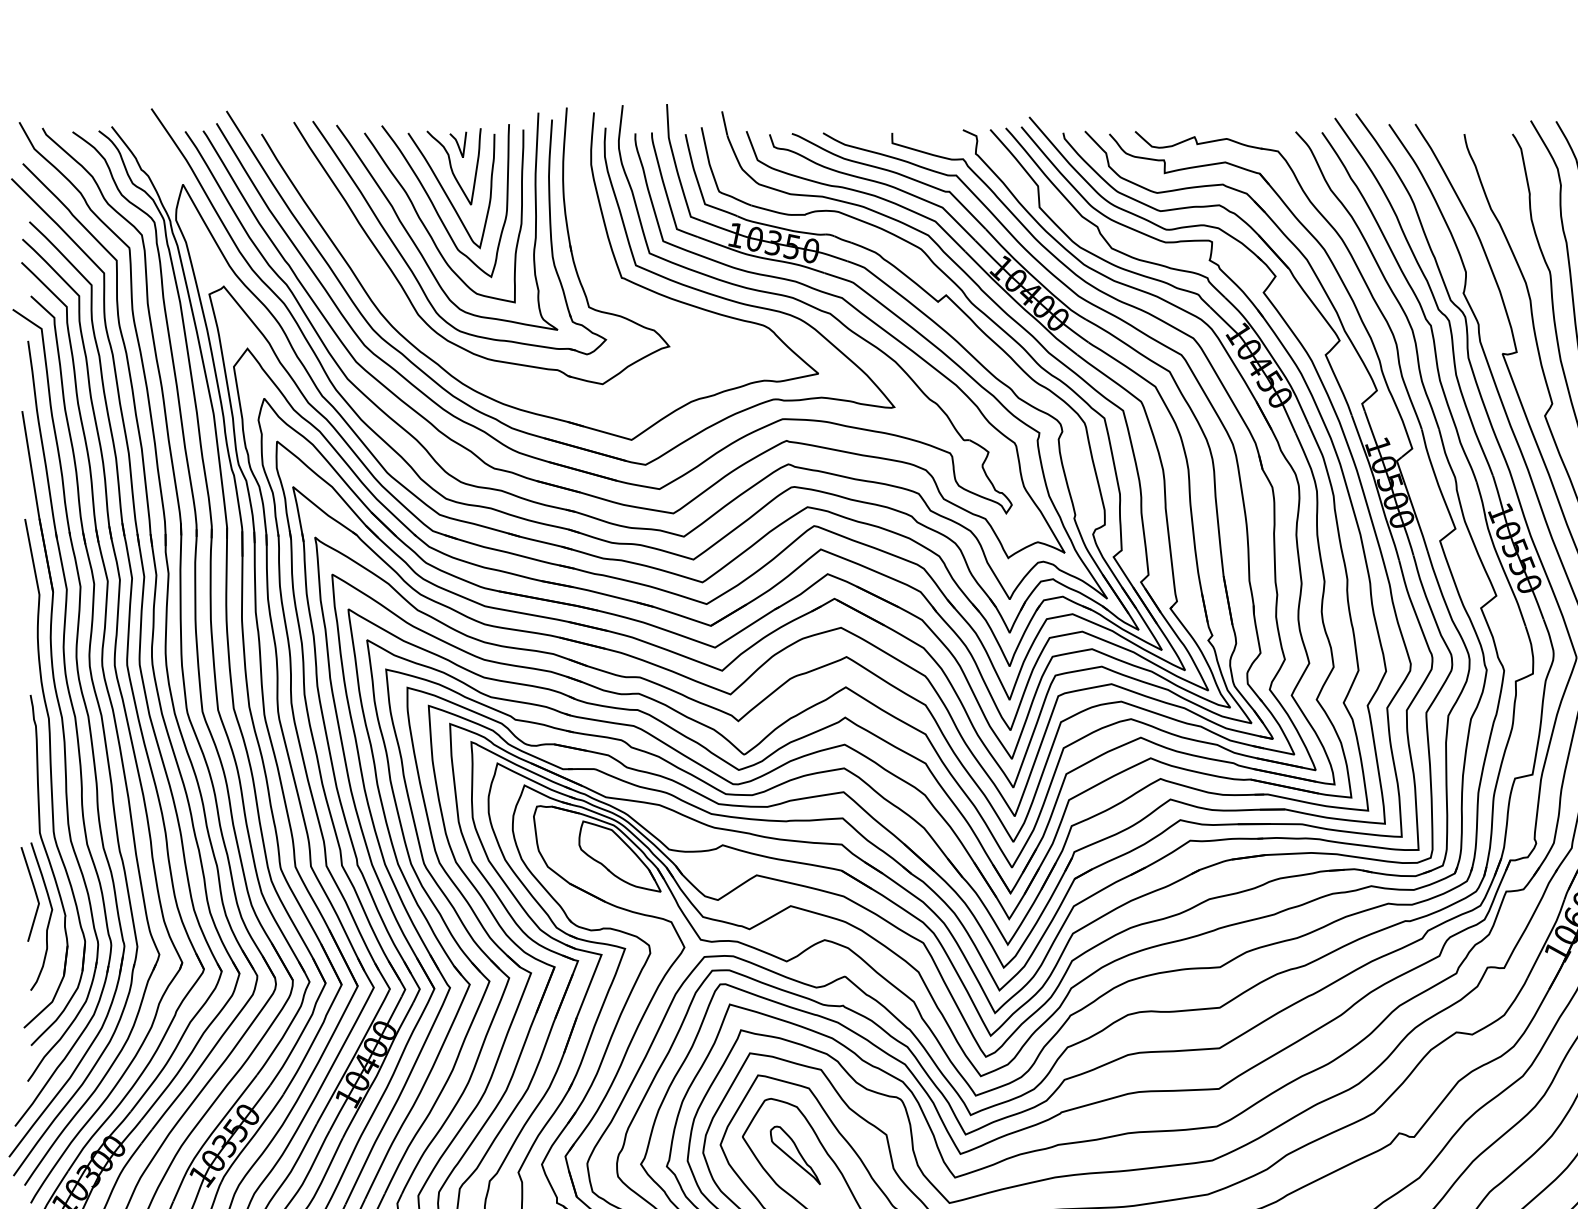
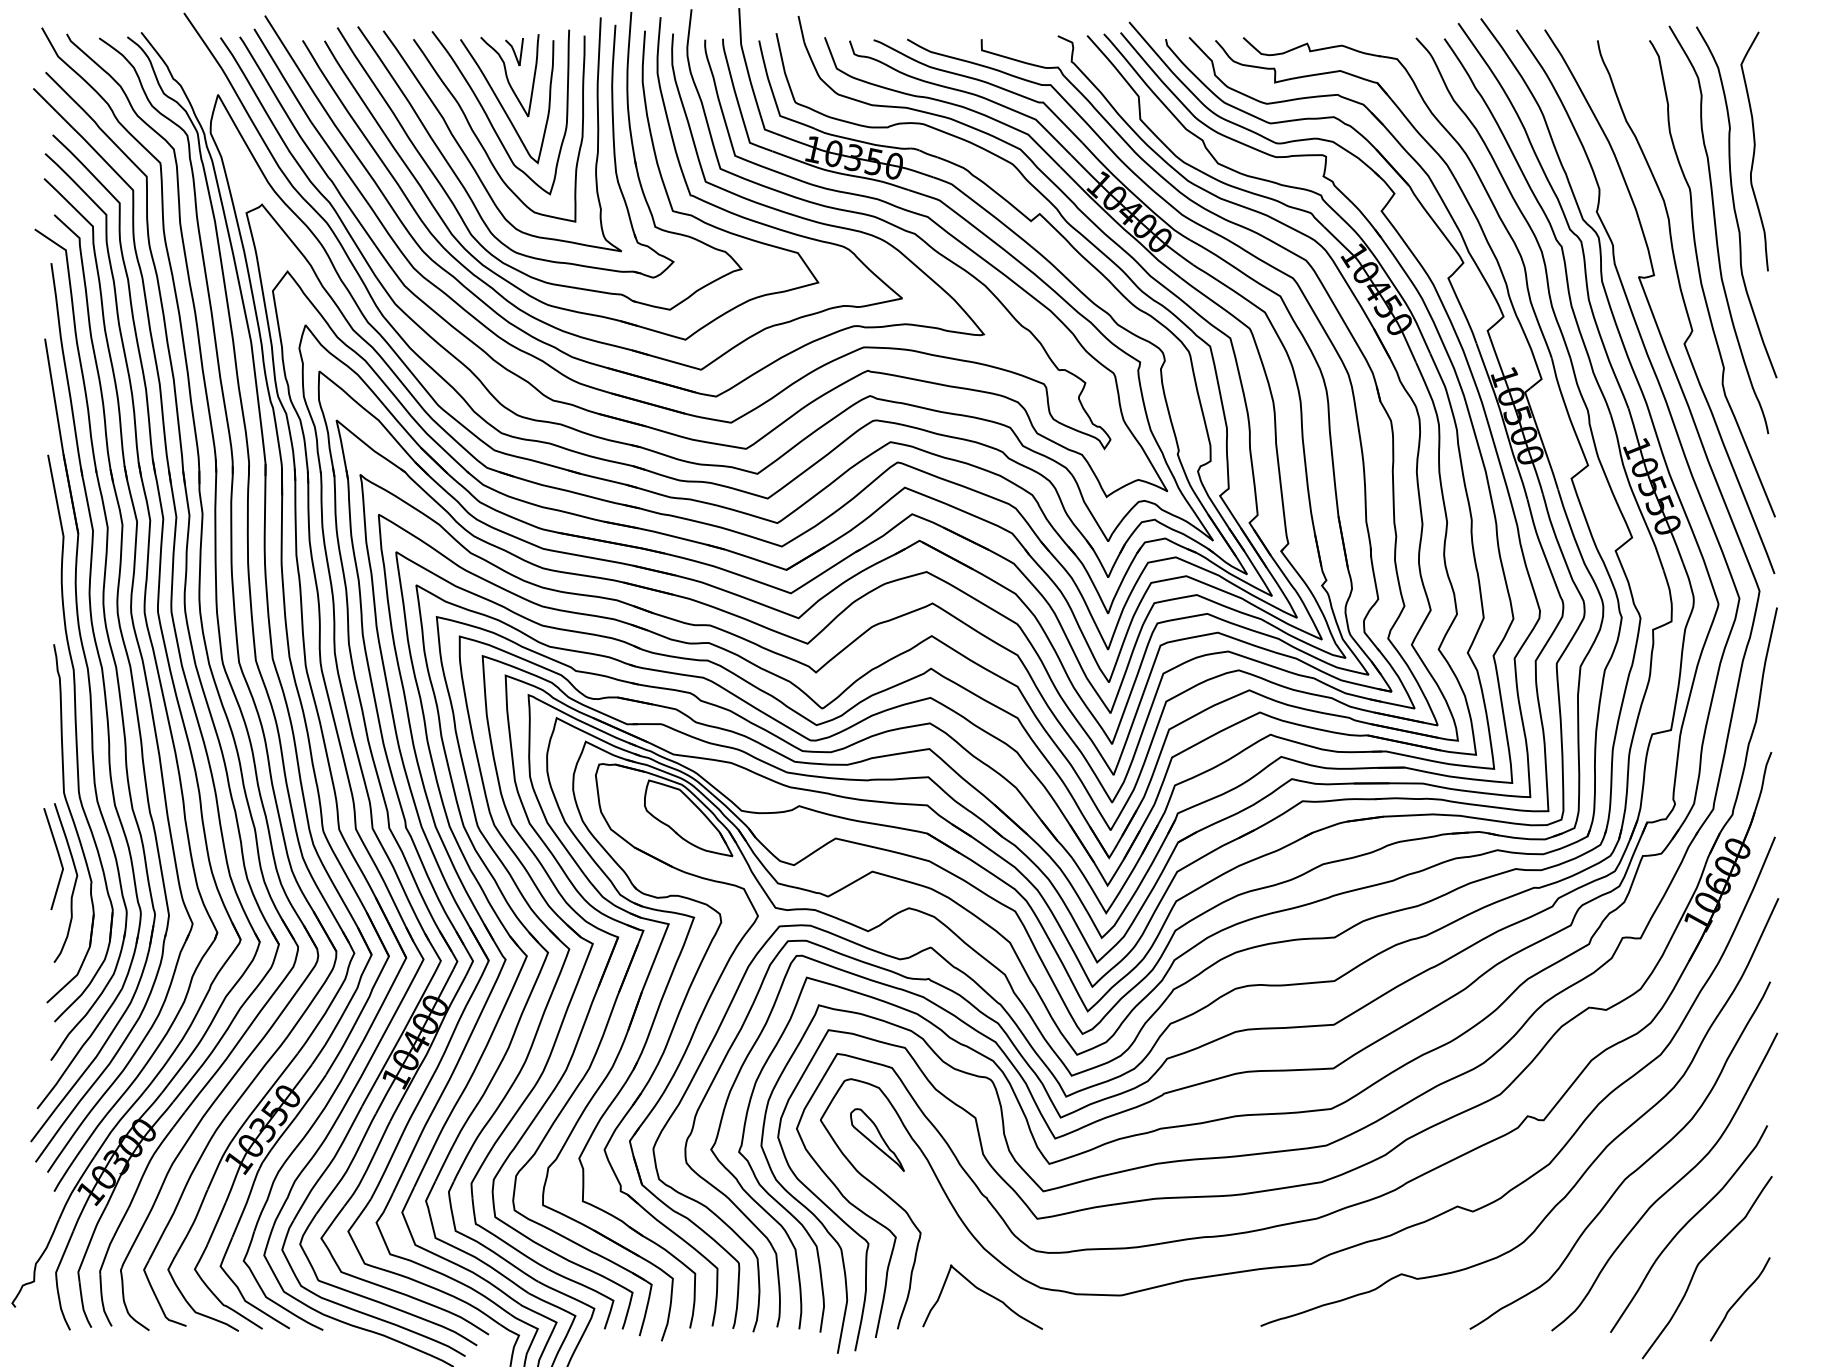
part: (589, 246) -> (655, 161), added

